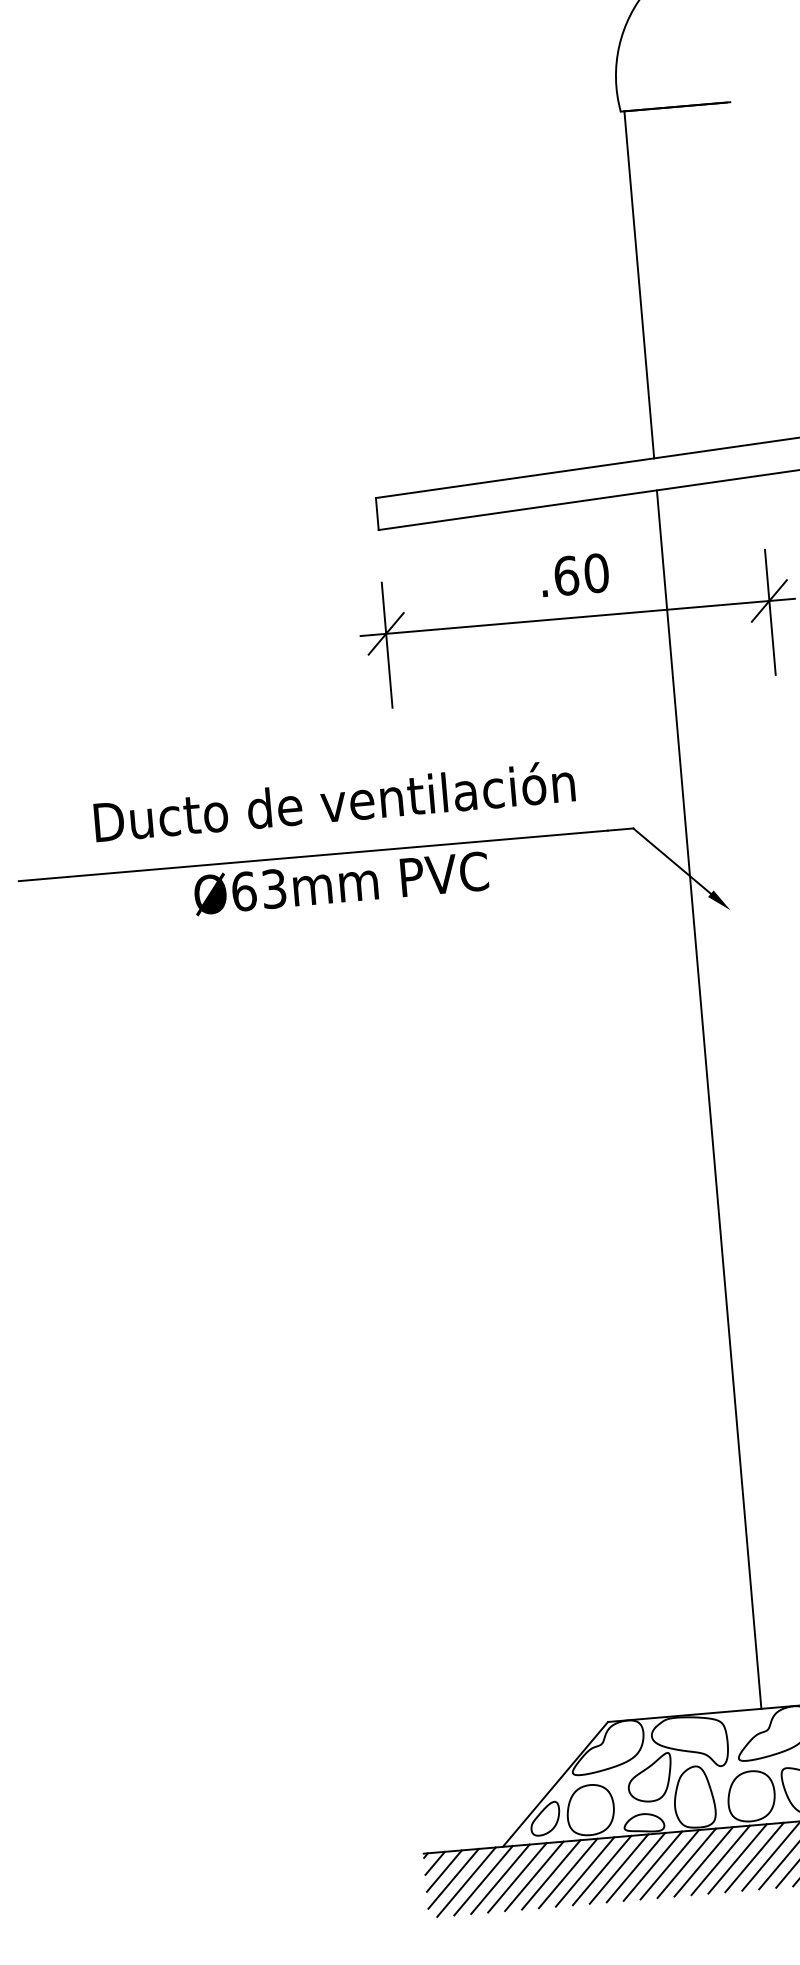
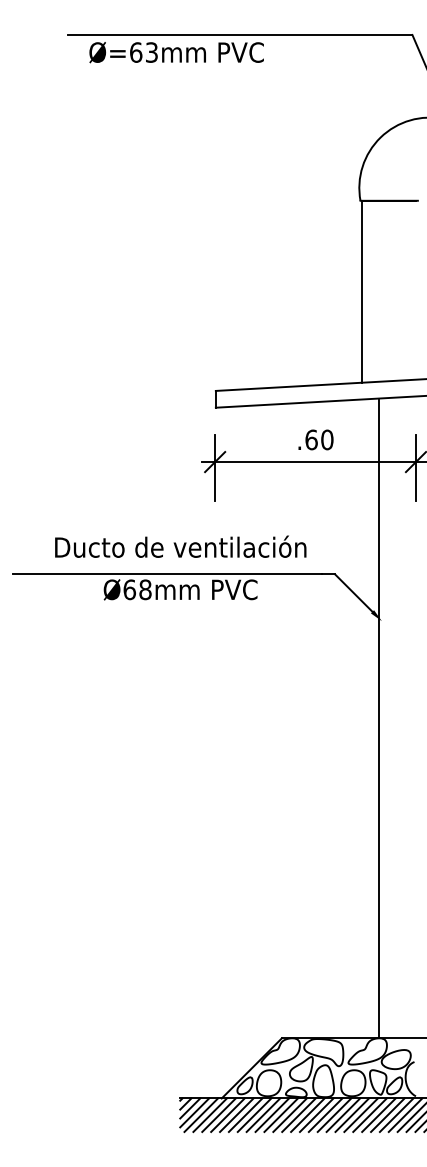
text: (274, 888) -> (145, 589), Ø63mm -> Ø68mm
line: (709, 1098) -> (379, 718), moved

